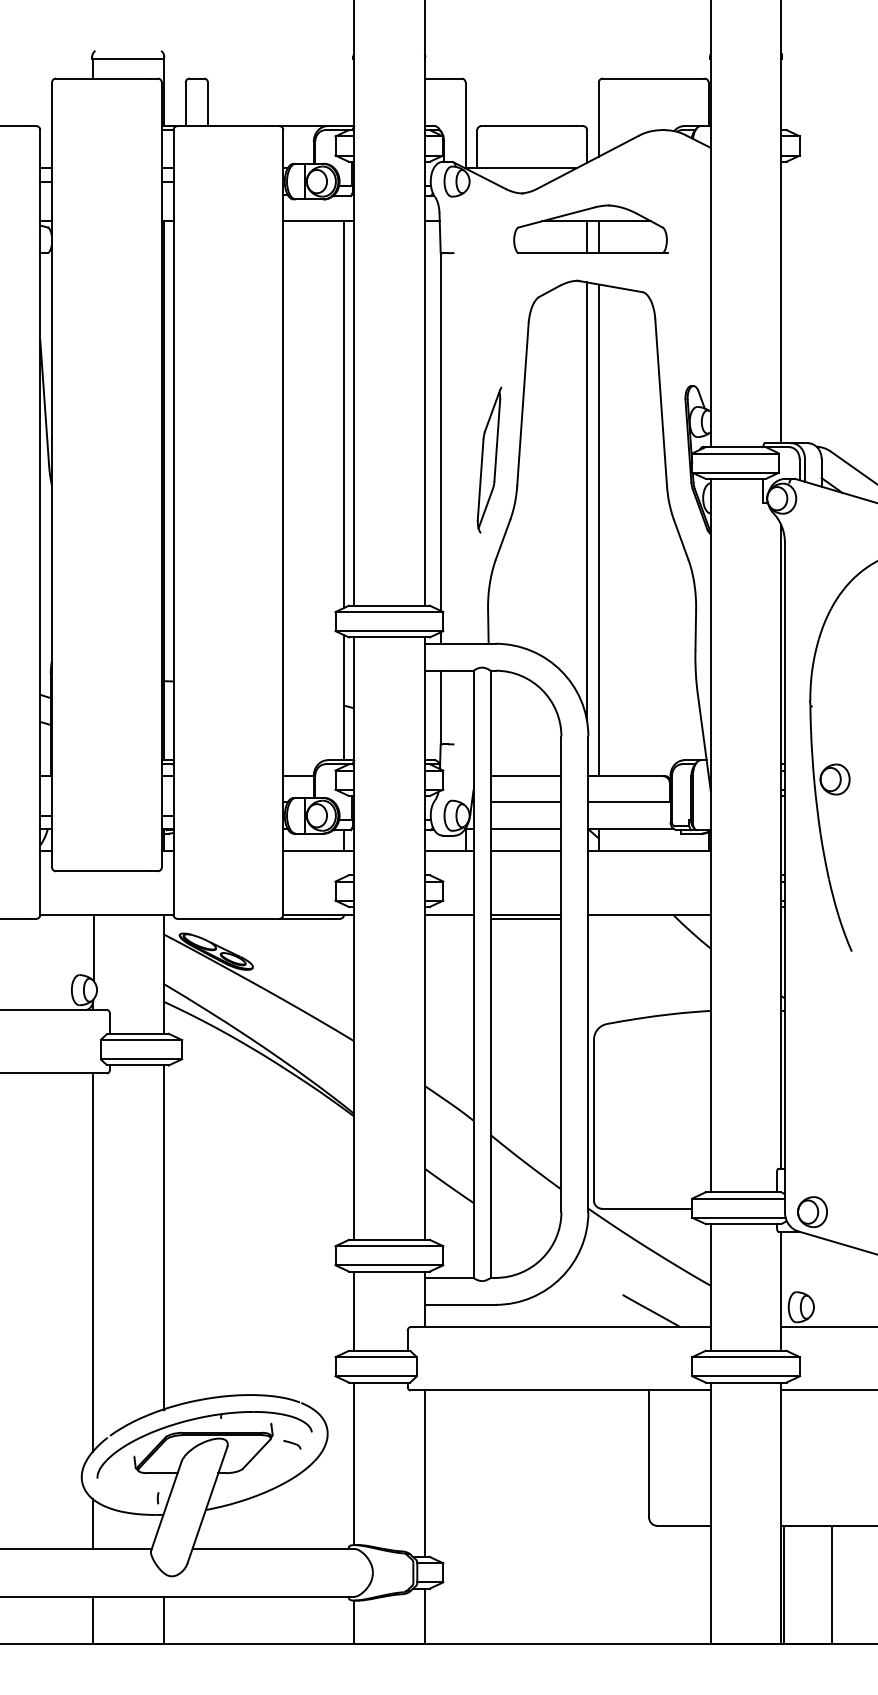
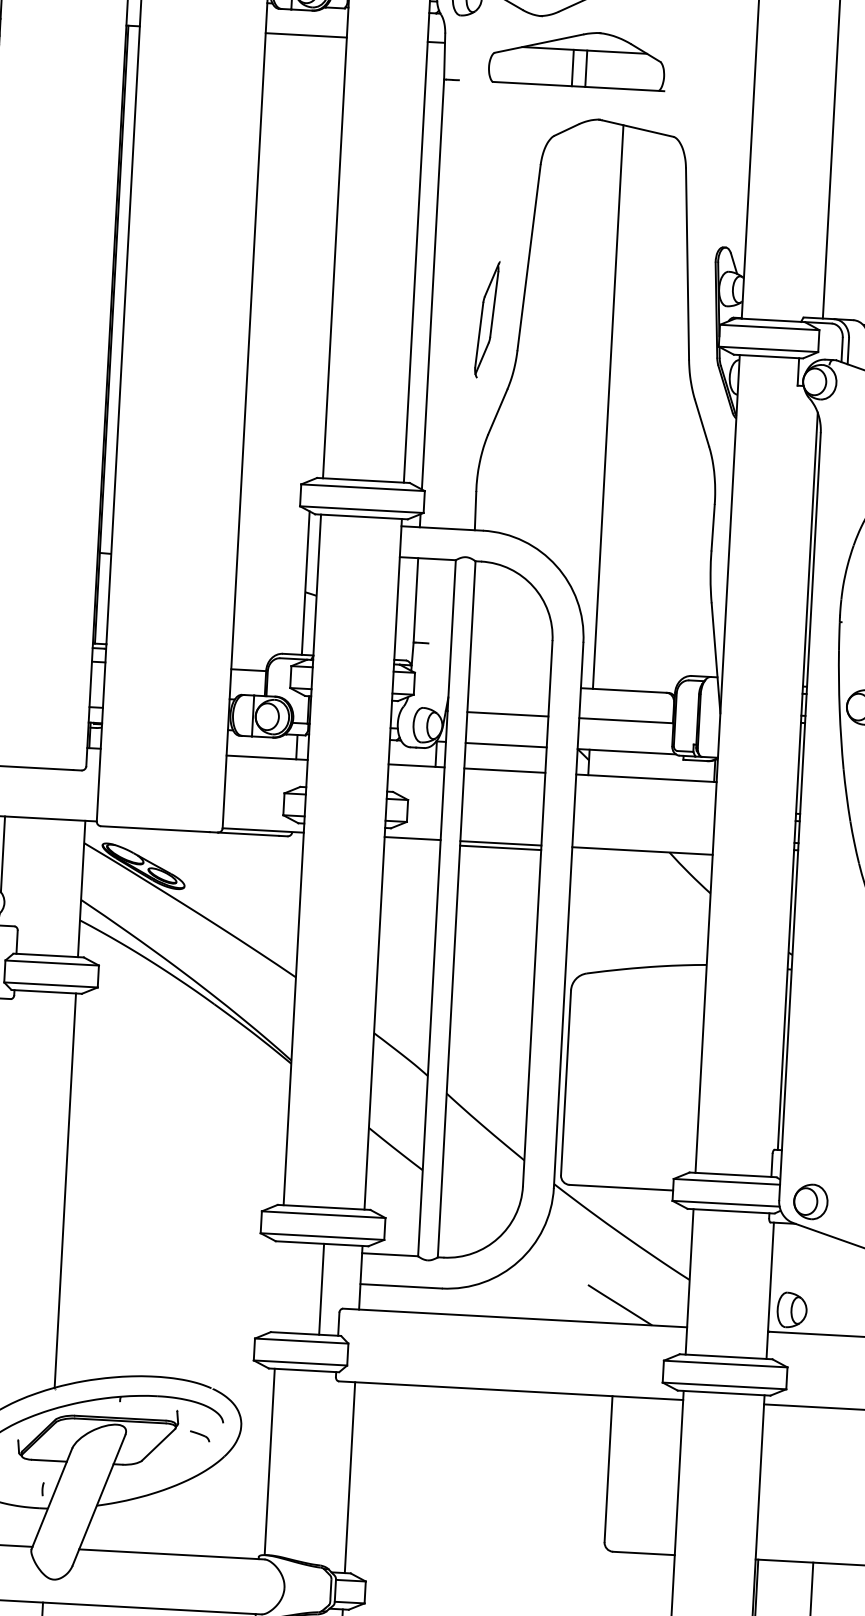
part: (590, 228) -> (577, 58), moved
line: (344, 414) -> (323, 258), removed
part: (489, 459) -> (487, 319), size x0.7
line: (587, 501) -> (596, 373), removed
line: (525, 776) -> (508, 684), removed
line: (354, 1310) -> (322, 1288), moved

